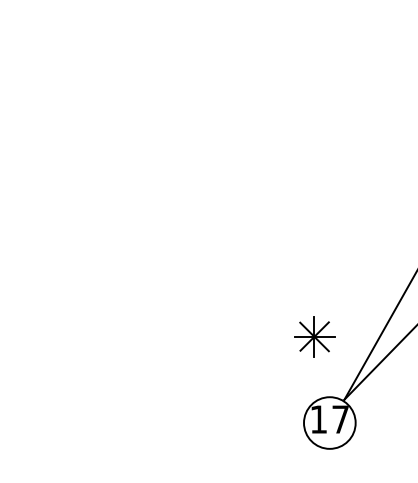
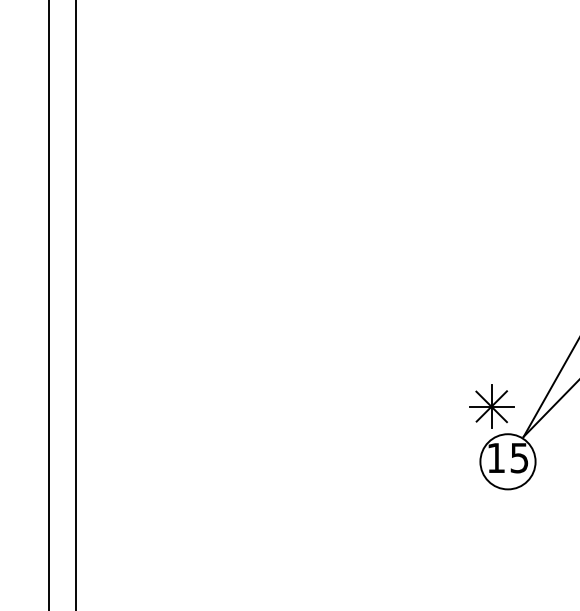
part: (314, 336) -> (491, 406), moved
text: (340, 419) -> (519, 458), 17 -> 15

